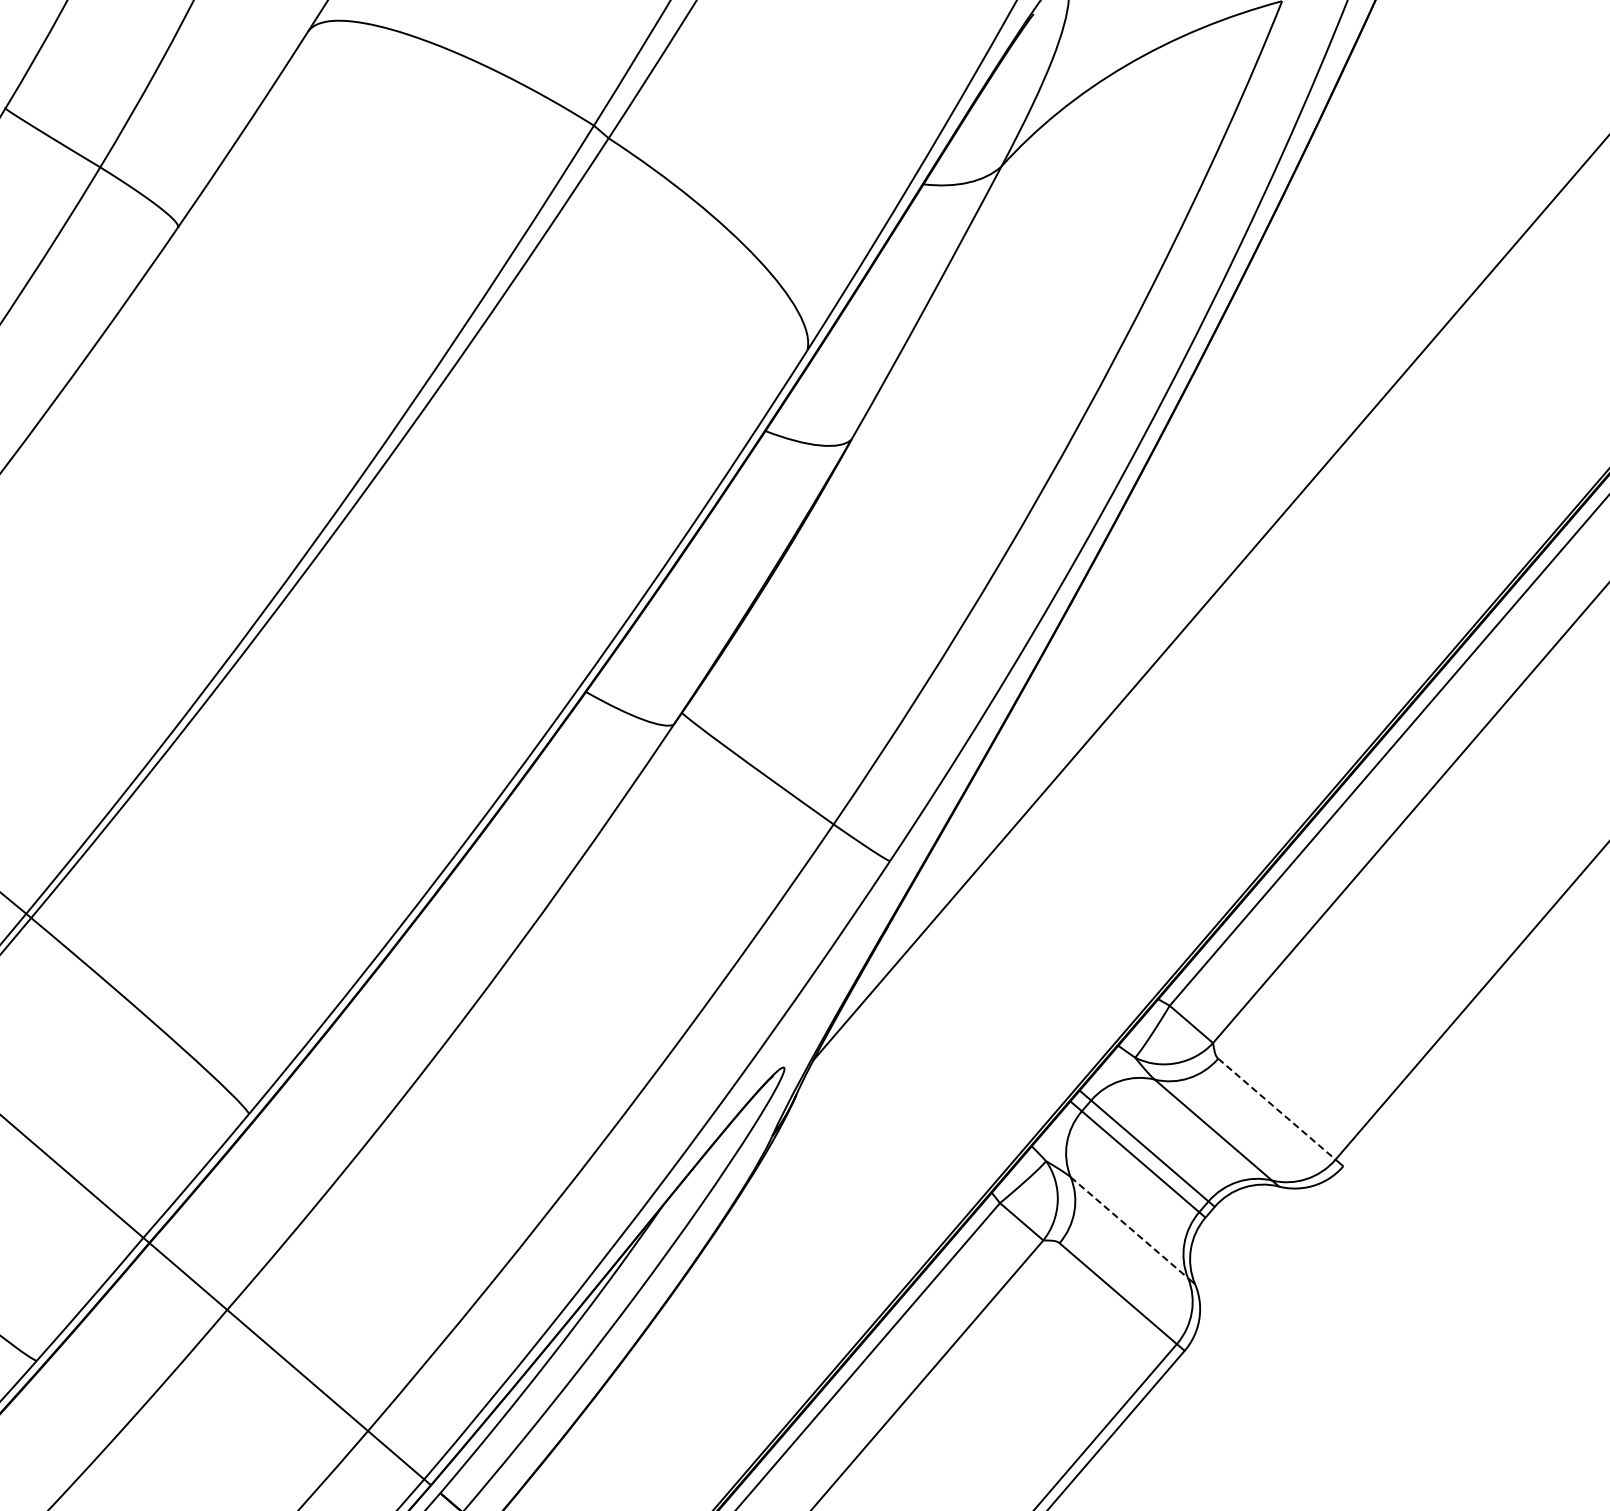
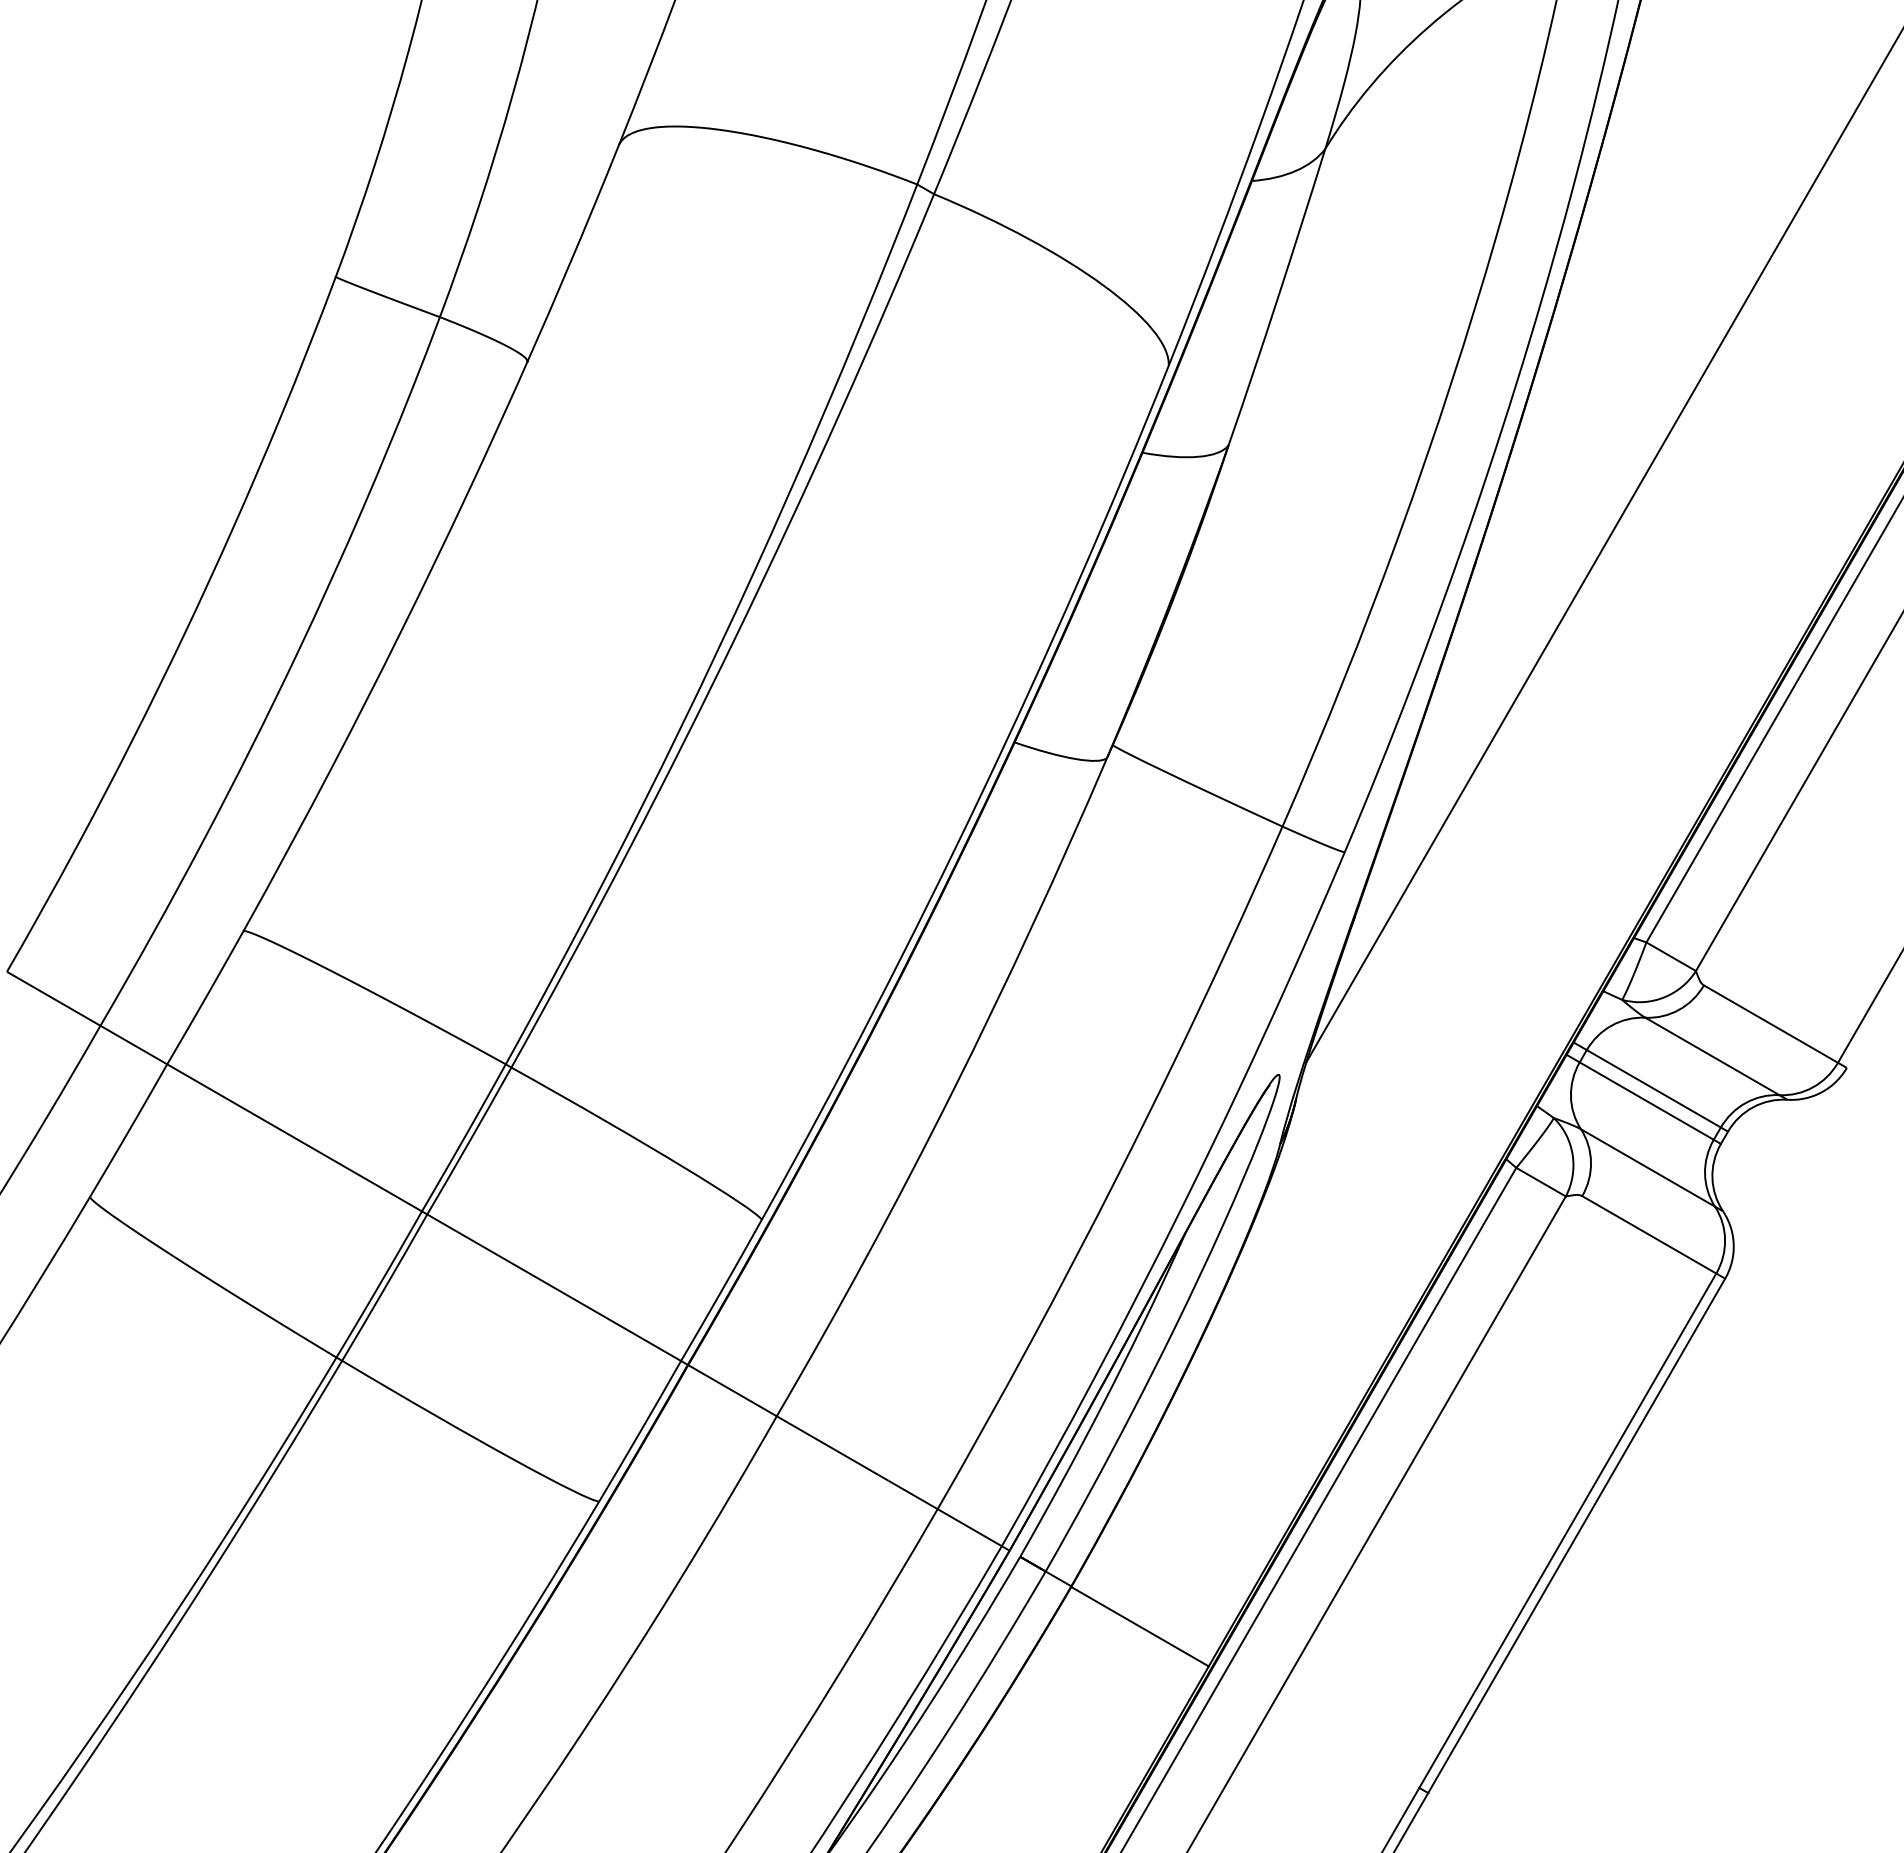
line: (1277, 1109) -> (1771, 1024), dashed -> solid
line: (1129, 1228) -> (1648, 1168), dashed -> solid

